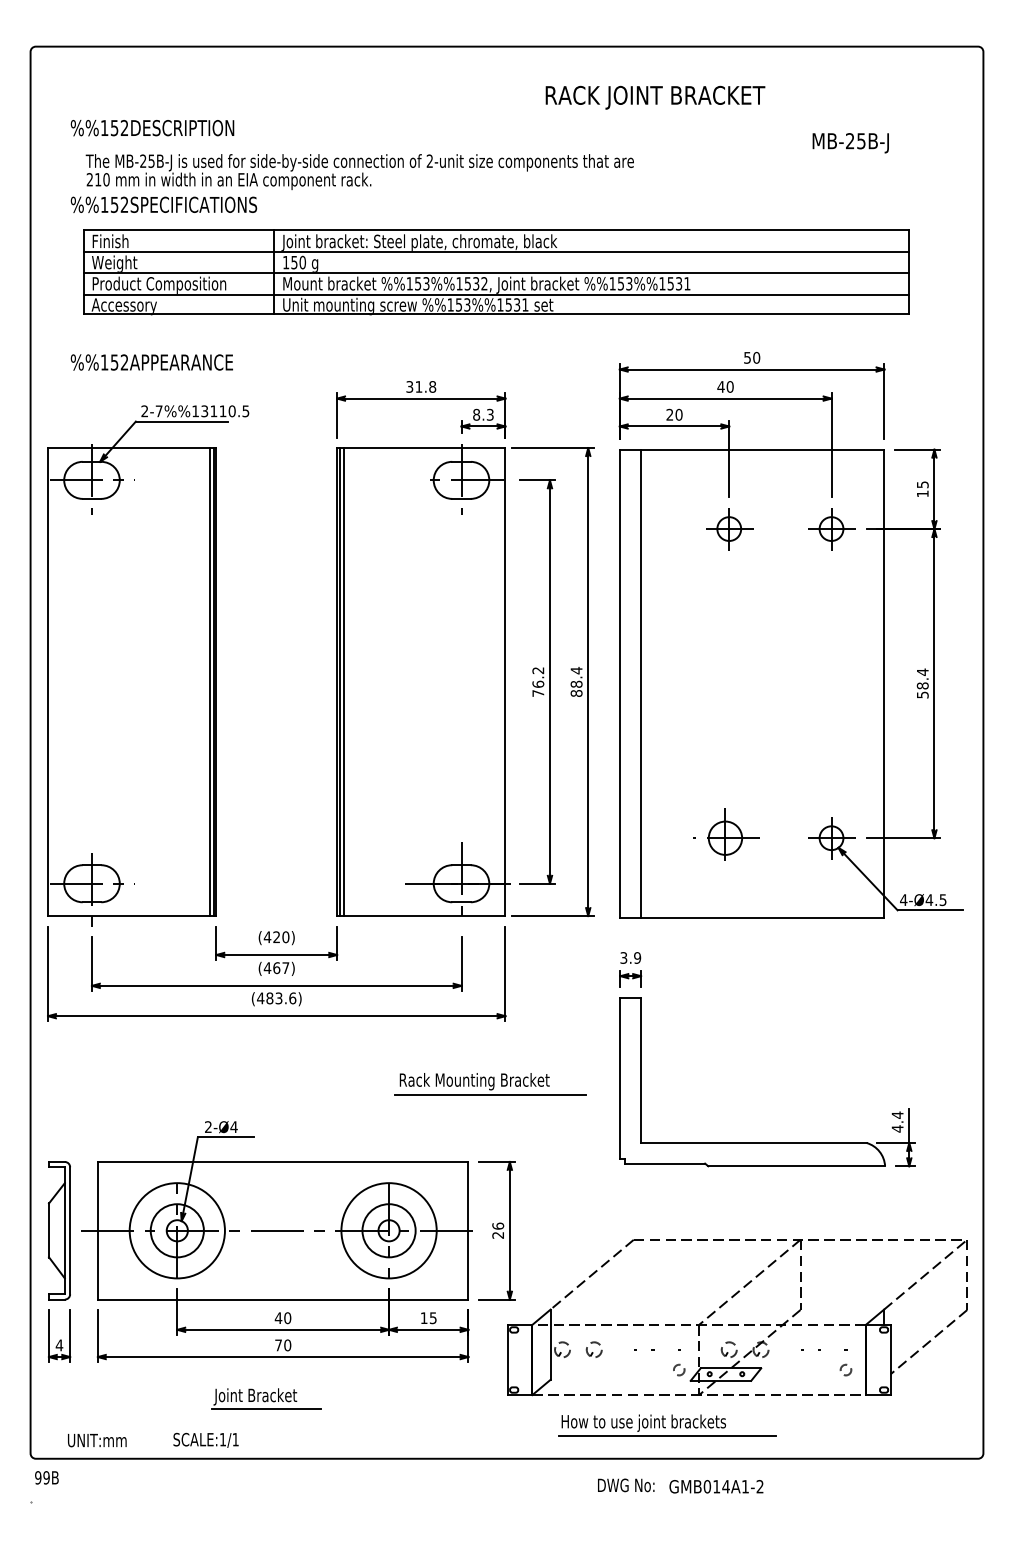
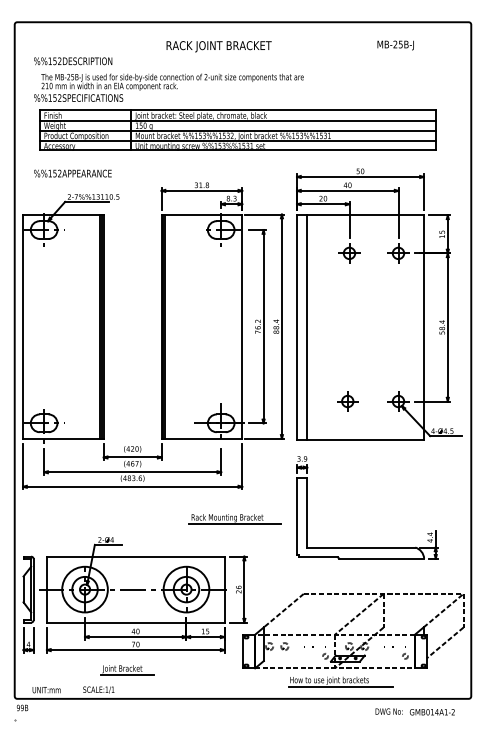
text: (654, 97) -> (218, 46), moved
text: (850, 143) -> (395, 45), moved
part: (725, 838) -> (347, 401), size x0.71
part: (666, 1424) -> (340, 681), moved
text: (679, 1485) -> (414, 711), moved

